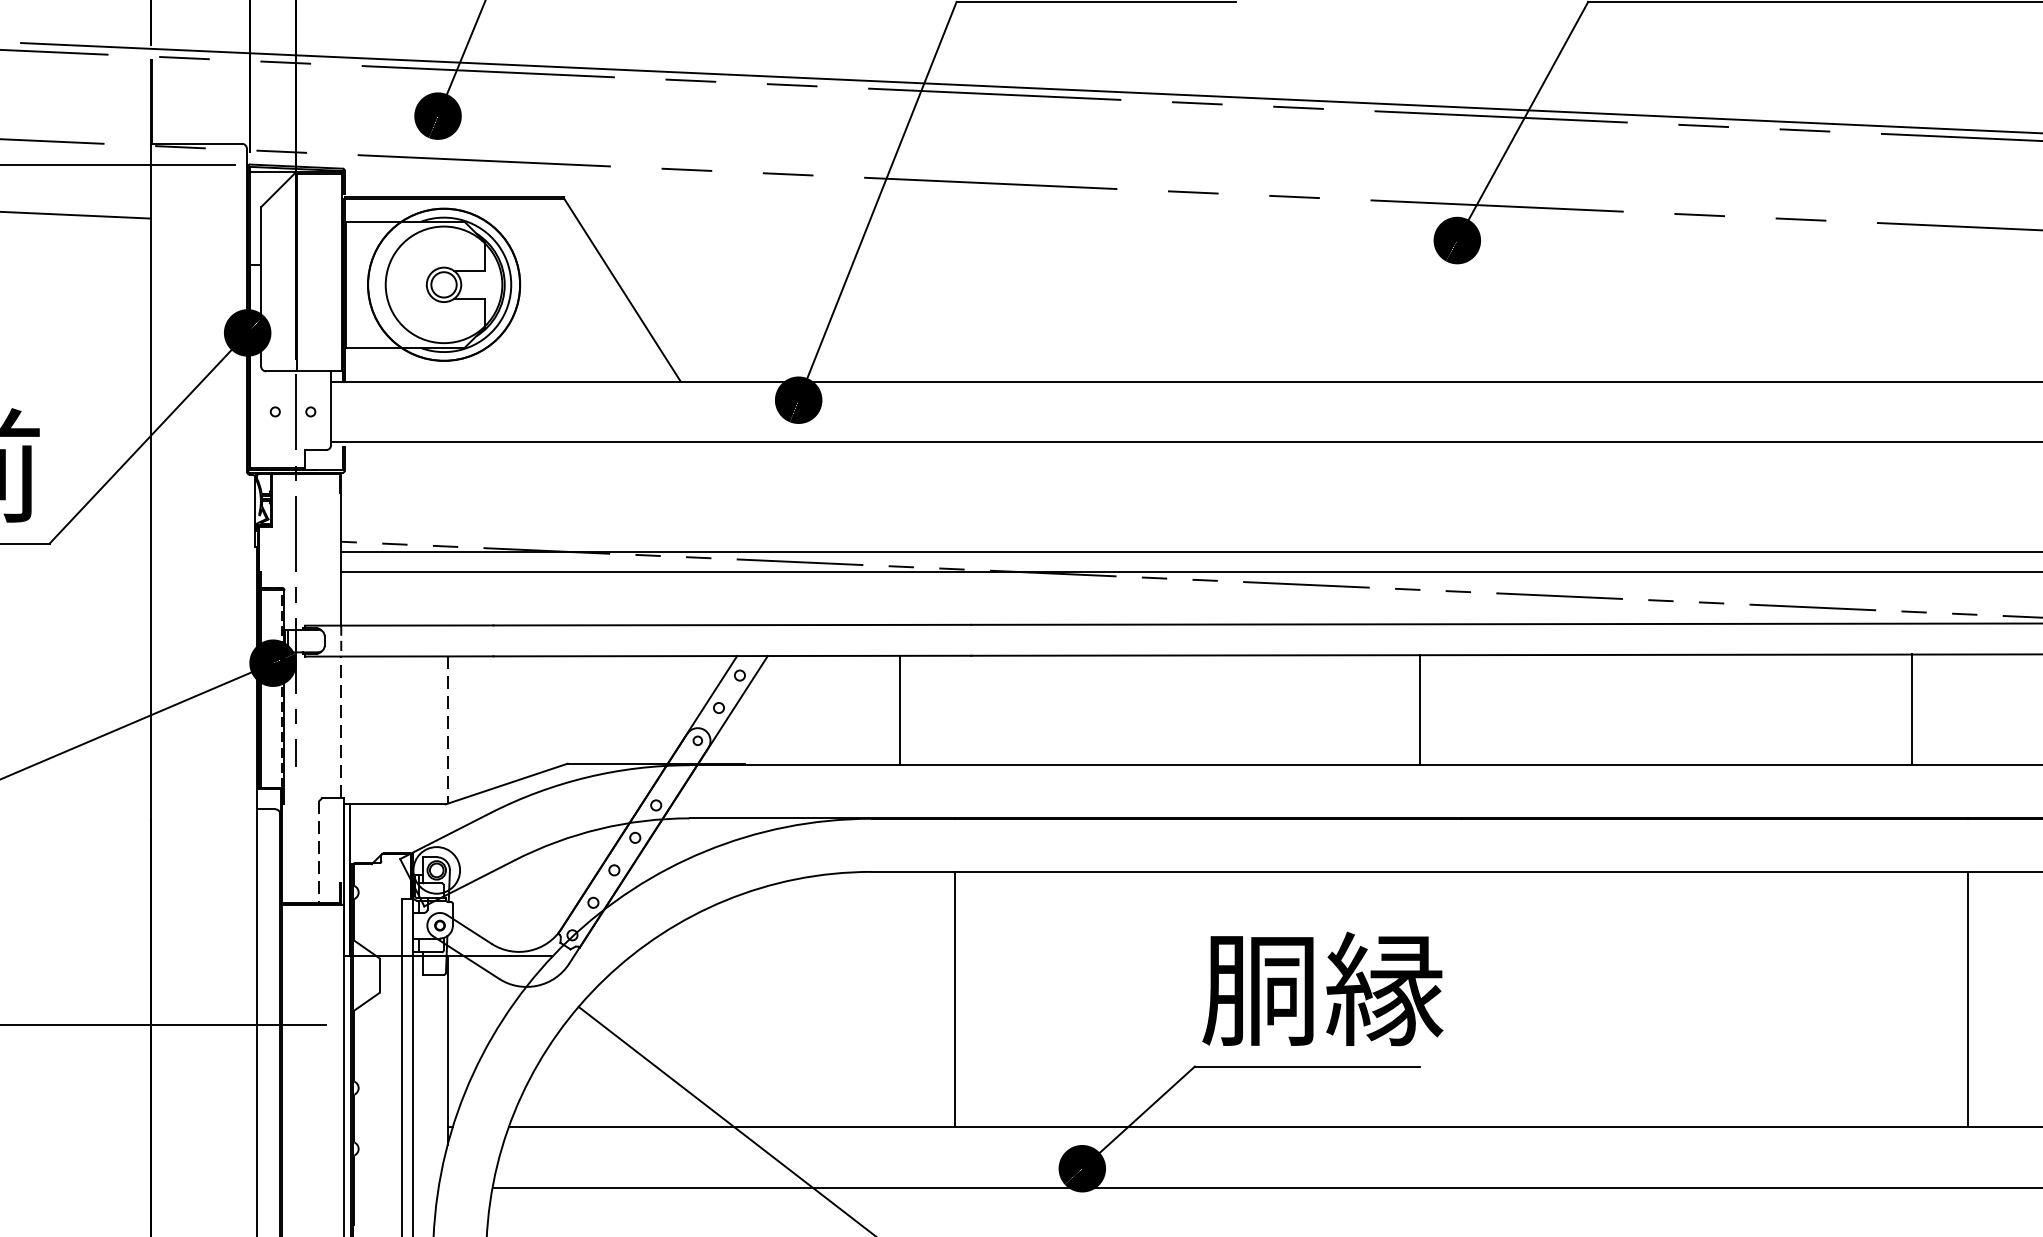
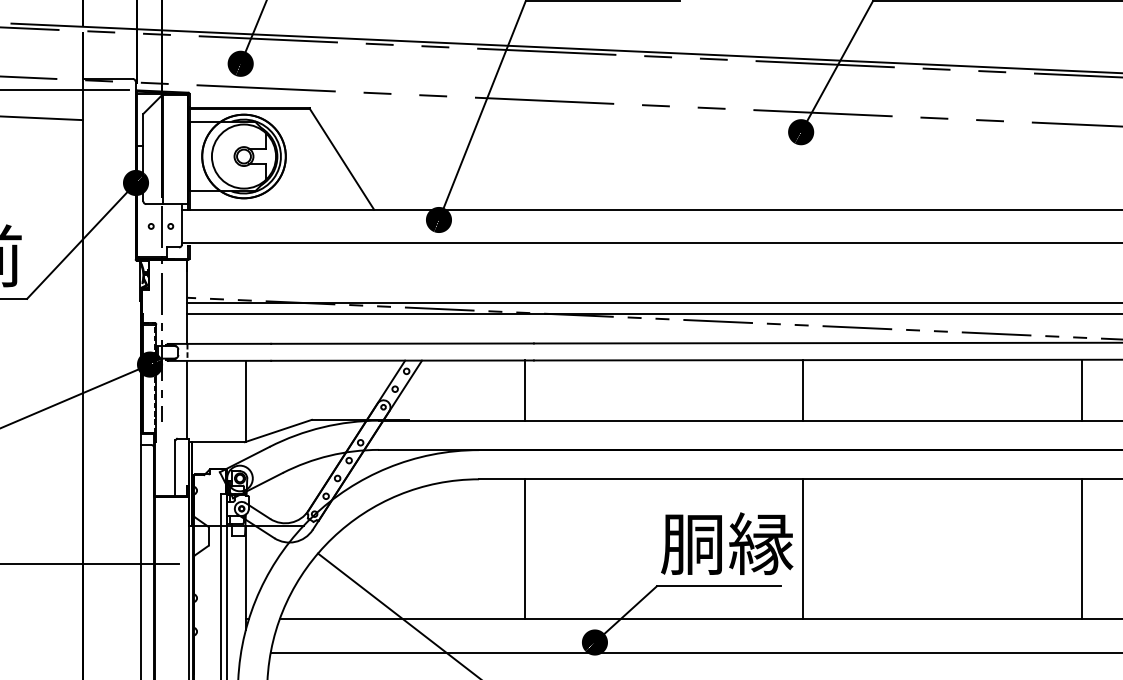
line: (1912, 708) -> (1082, 389), moved
line: (899, 710) -> (524, 390), moved
line: (1419, 710) -> (803, 390), moved
line: (341, 726) -> (187, 399), dashed -> solid
line: (448, 730) -> (246, 401), dashed -> solid
line: (319, 854) -> (175, 469), dashed -> solid
line: (1461, 999) -> (803, 549), added

